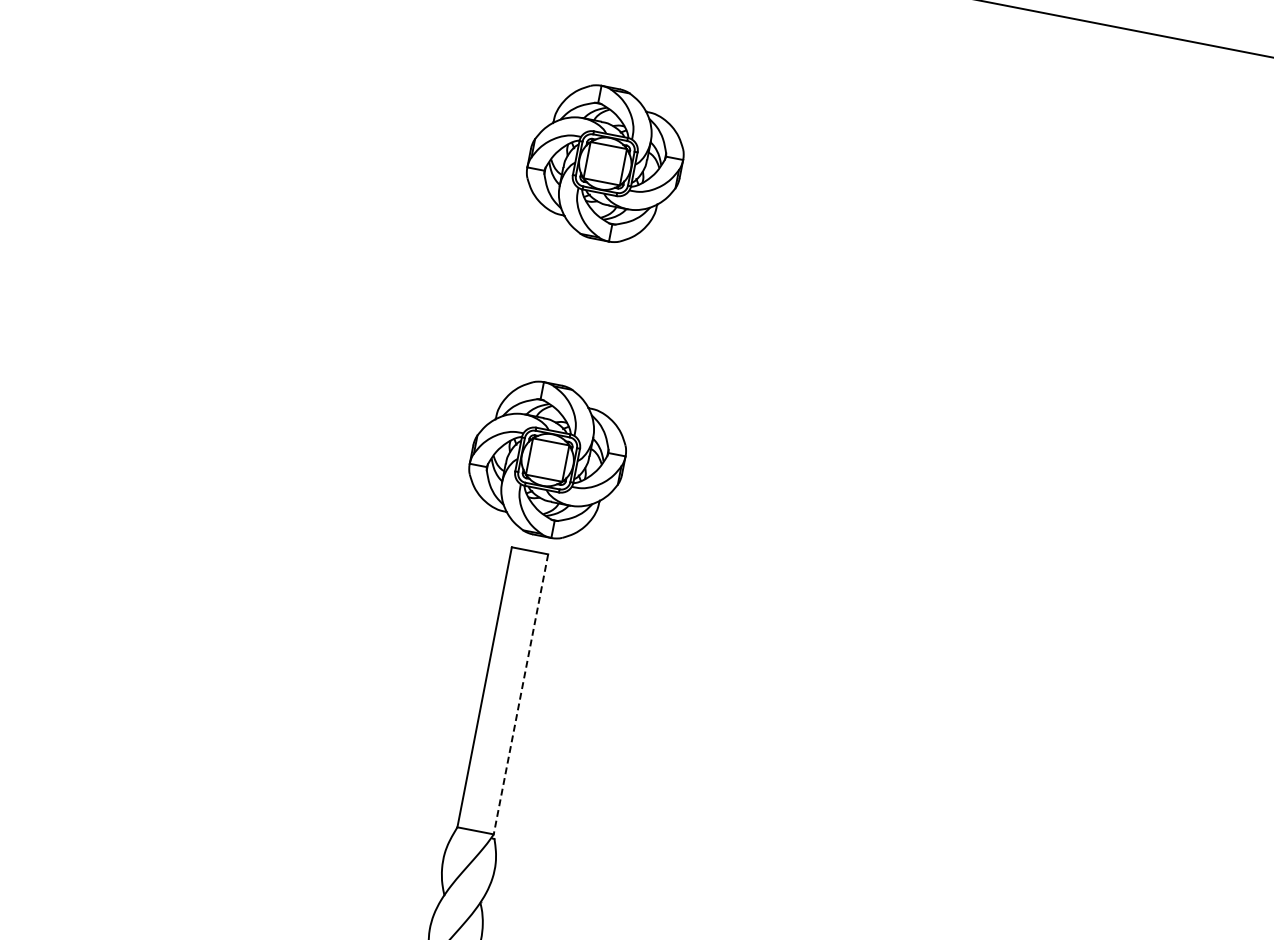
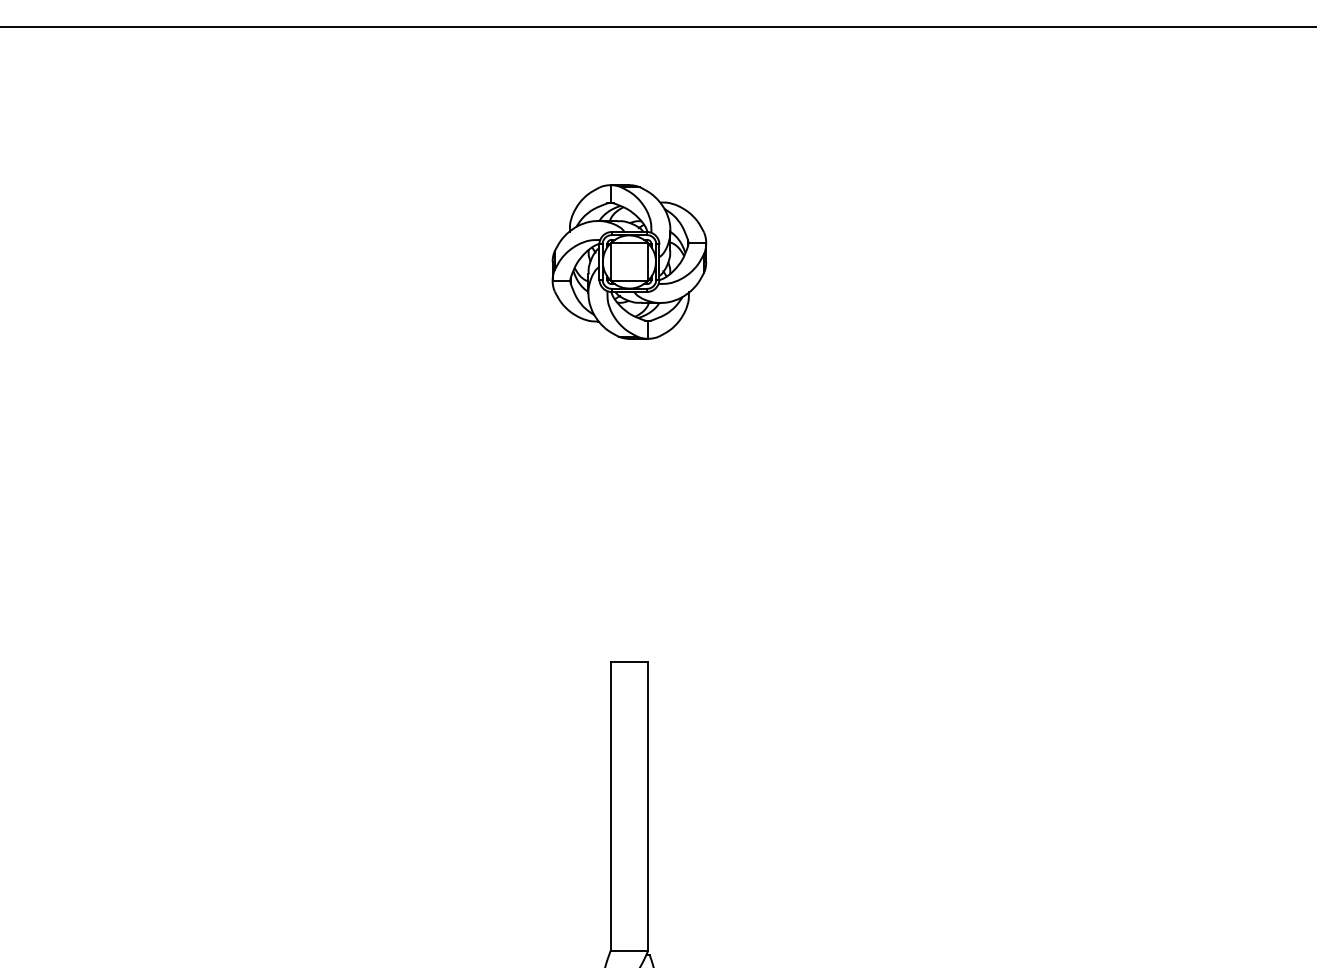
part: (547, 459) -> (629, 567), removed
line: (521, 694) -> (648, 806), dashed -> solid

